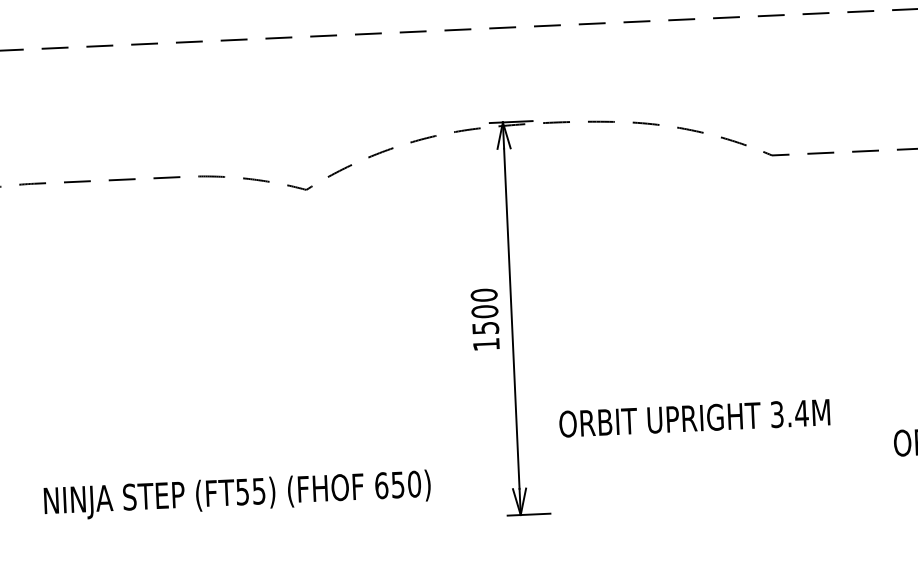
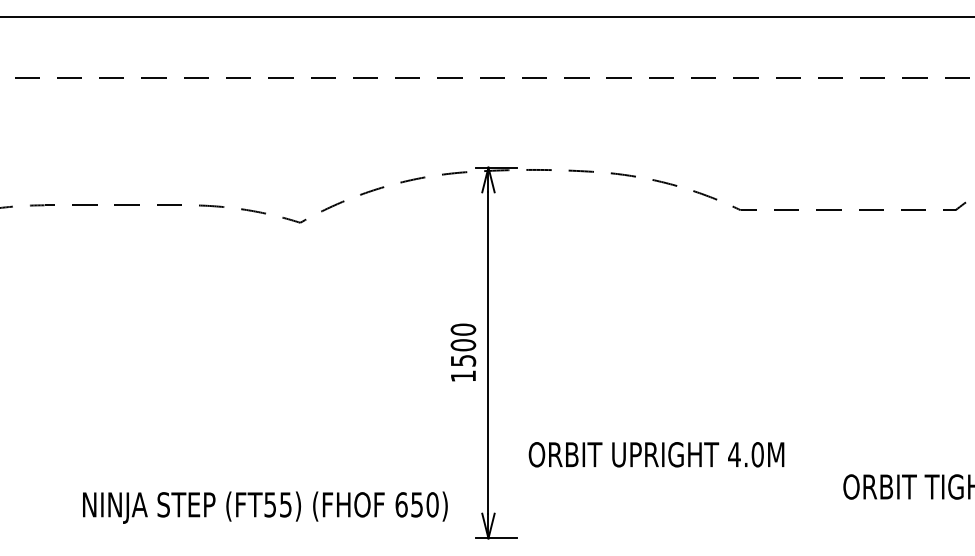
text: (789, 413) -> (746, 454), 3.4M -> 4.0M
text: (237, 495) -> (265, 507), moved

